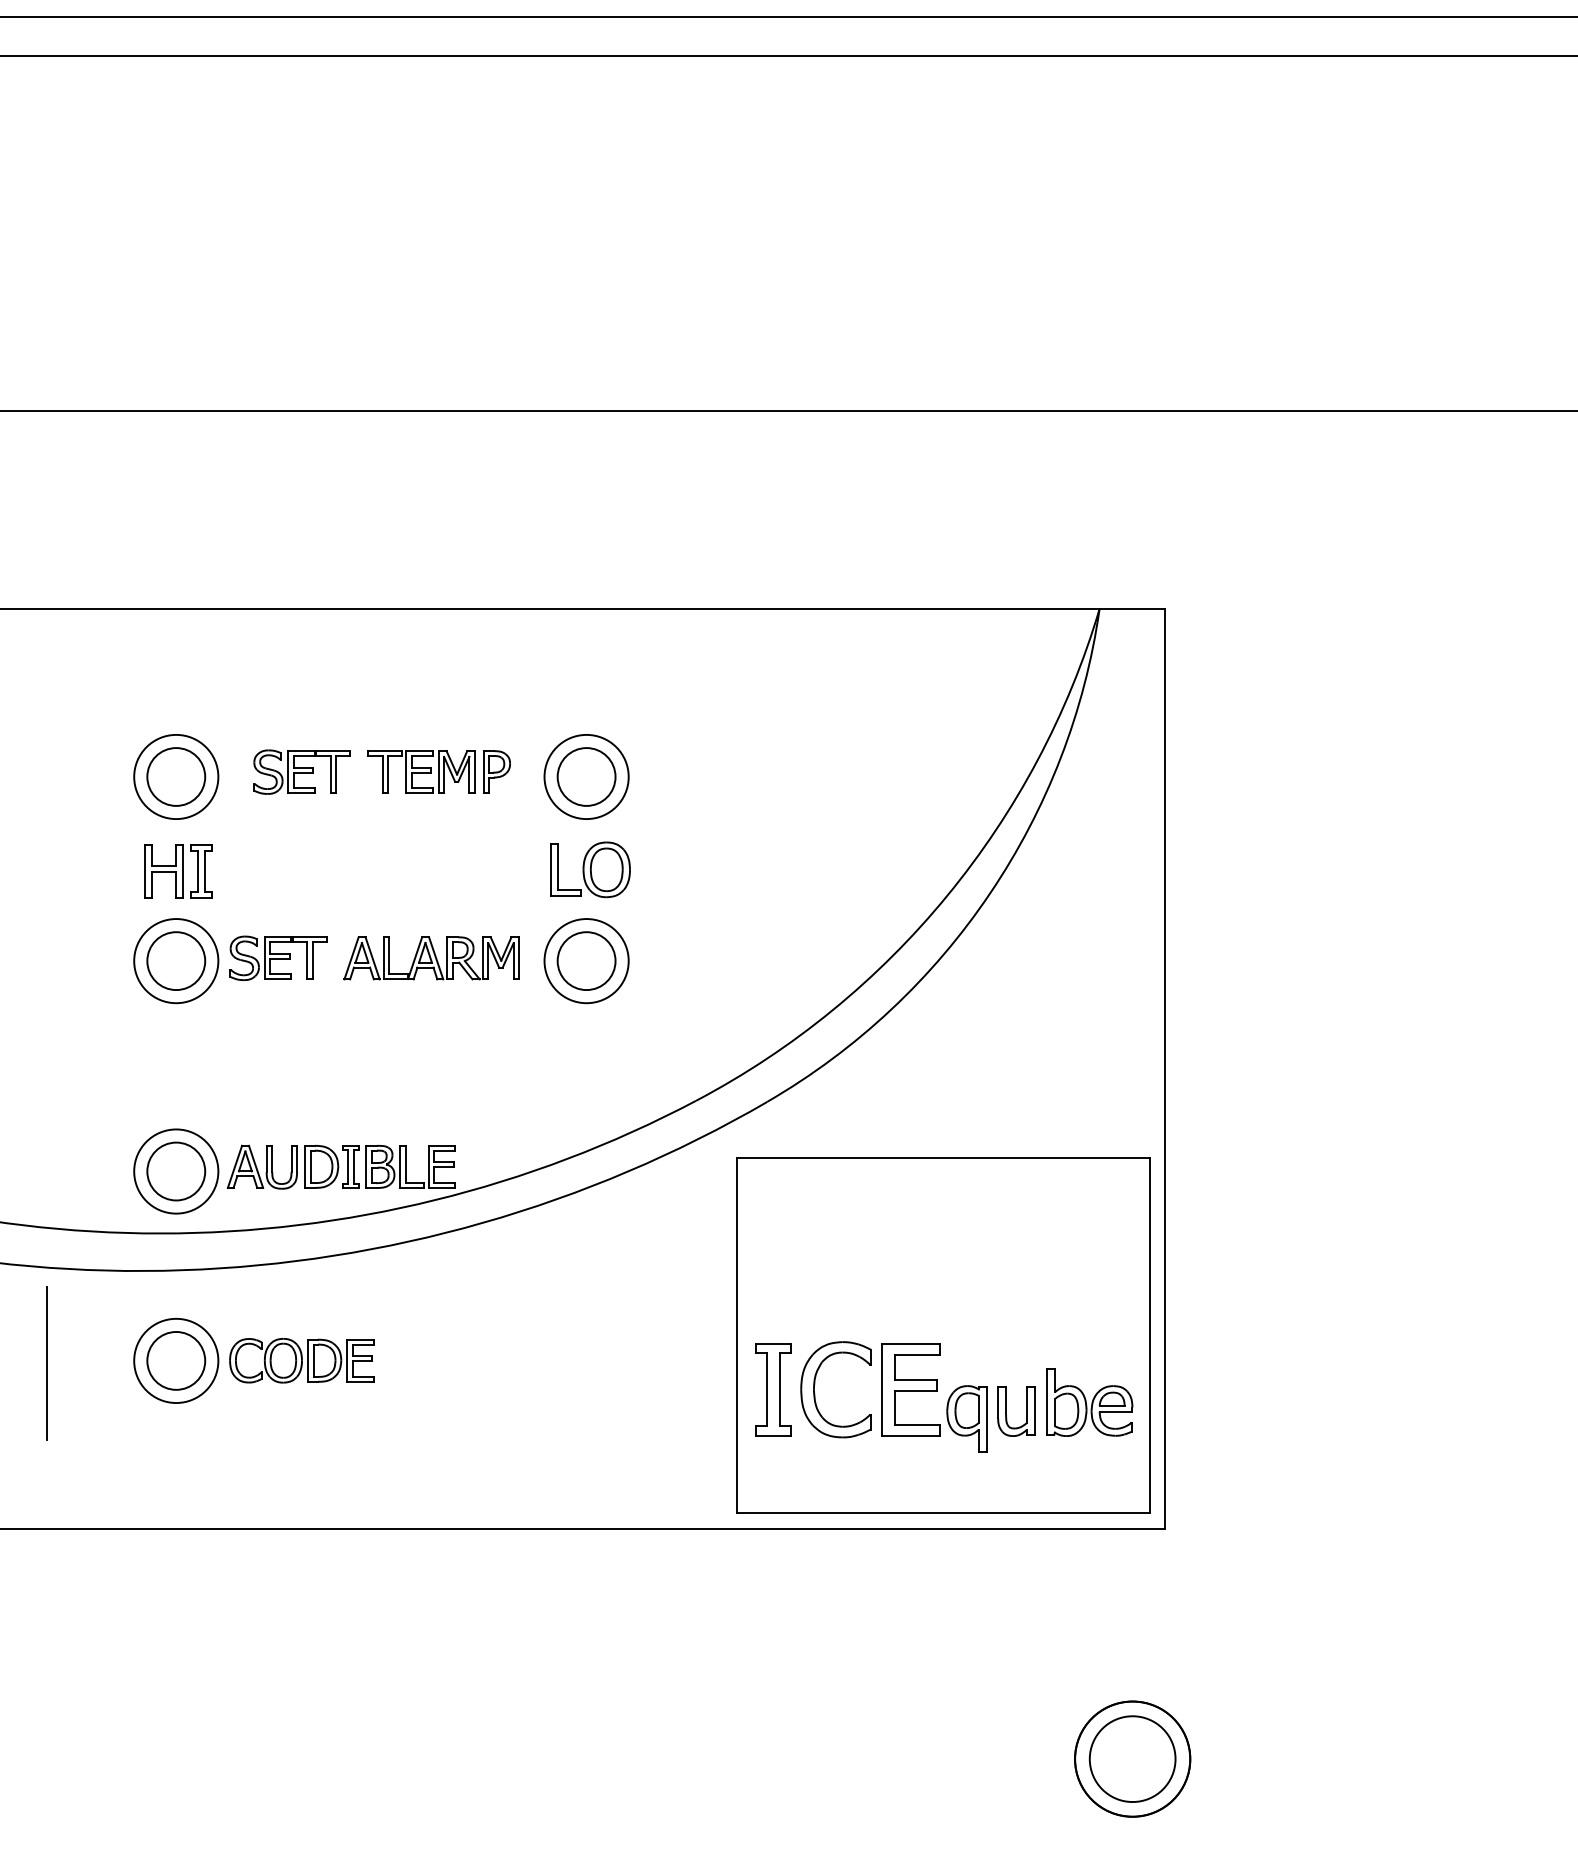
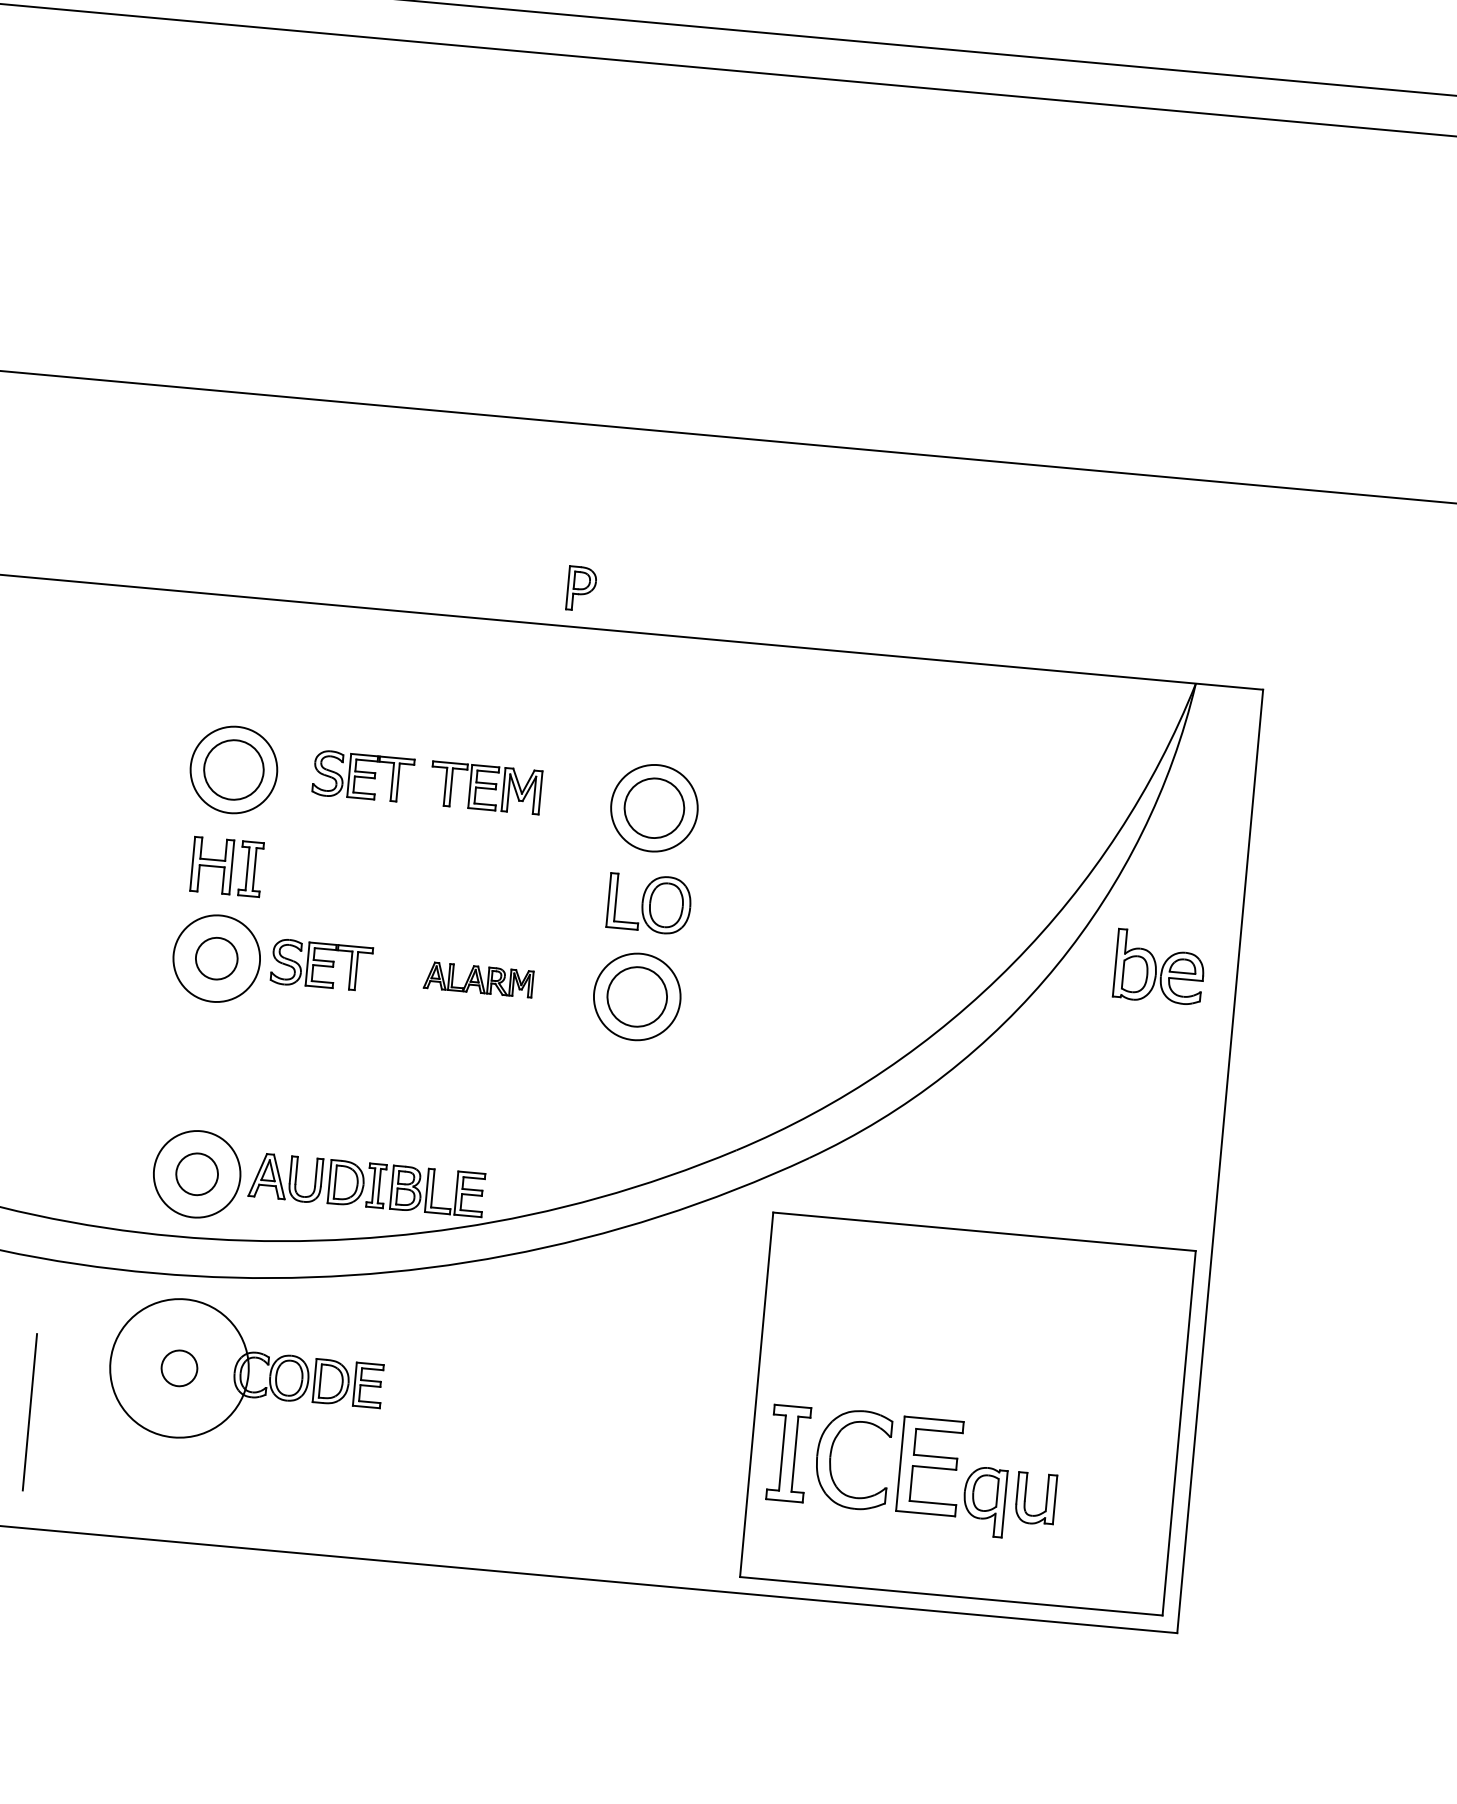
part: (496, 771) -> (581, 588), moved
part: (431, 958) -> (478, 979), size x0.6
circle: (176, 961) -> (216, 959), size x0.7
circle: (176, 1171) -> (197, 1174), size x0.7
circle: (176, 1360) -> (179, 1367), size x0.6
circle: (176, 1360) -> (179, 1367), size x1.6
line: (46, 1363) -> (29, 1412), moved
part: (1089, 1402) -> (1159, 967), moved

